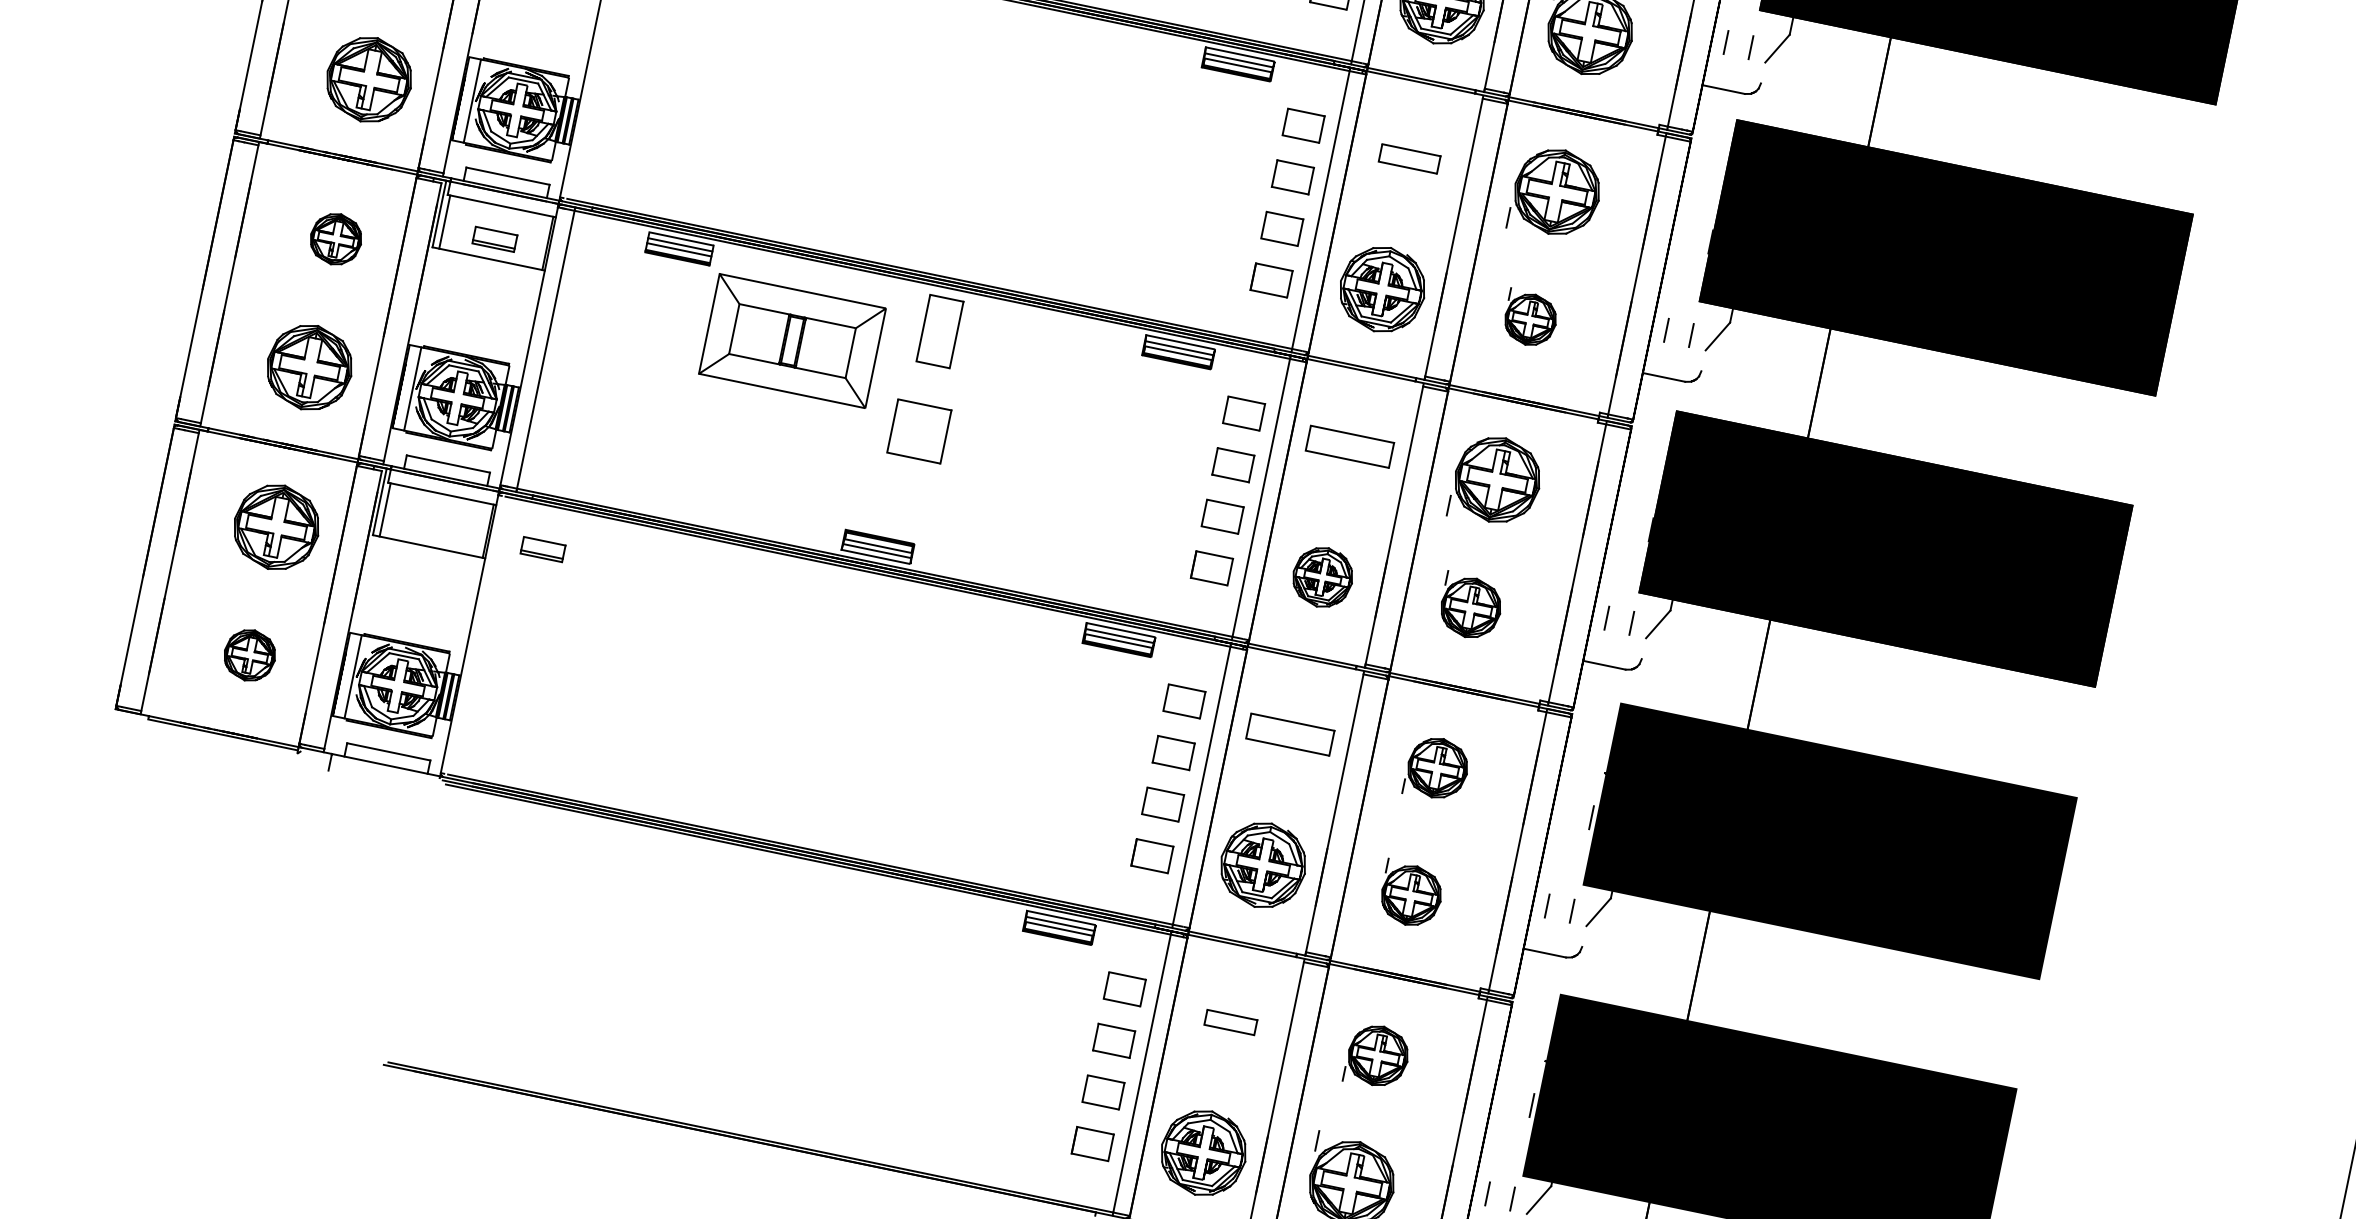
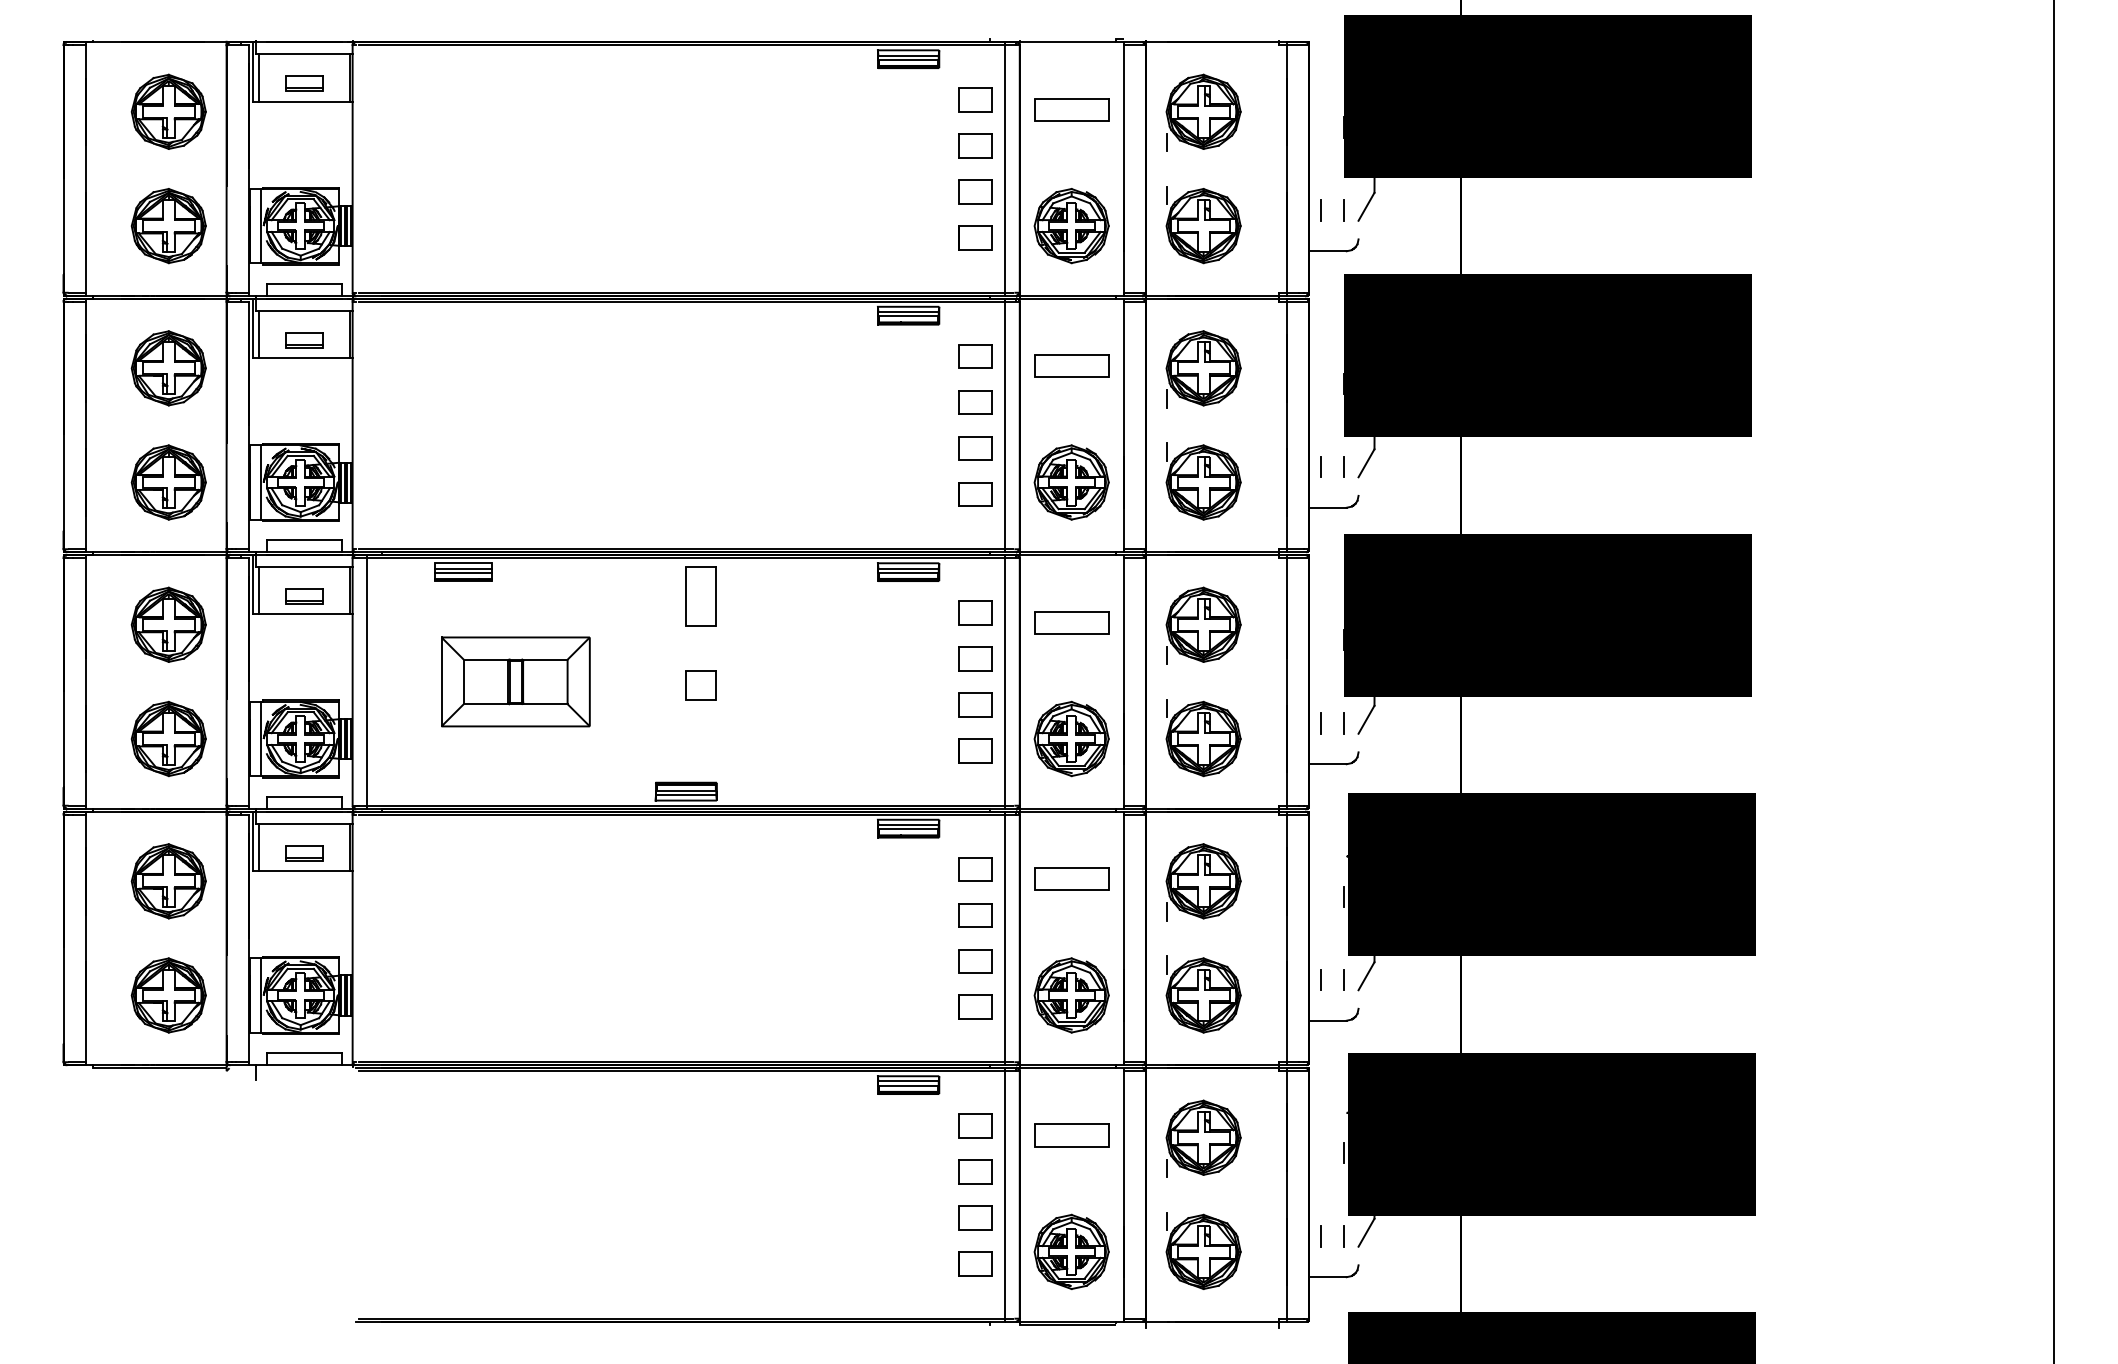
part: (1409, 158) -> (1071, 365), size x1.43
part: (335, 239) -> (168, 624), size x1.67
part: (1530, 319) -> (1203, 481), size x1.67
part: (792, 340) -> (515, 681), moved
part: (918, 431) -> (700, 685), size x0.62
part: (543, 549) -> (304, 853), moved
part: (1322, 576) -> (1071, 738), size x1.43
part: (1470, 607) -> (1203, 738), size x1.43
part: (249, 655) -> (168, 995), size x1.67
part: (1437, 769) -> (1203, 882), size x1.43
part: (1411, 894) -> (1203, 994), size x1.43
part: (1230, 1022) -> (1071, 1135), size x1.67
part: (1378, 1056) -> (1203, 1138), size x1.43

